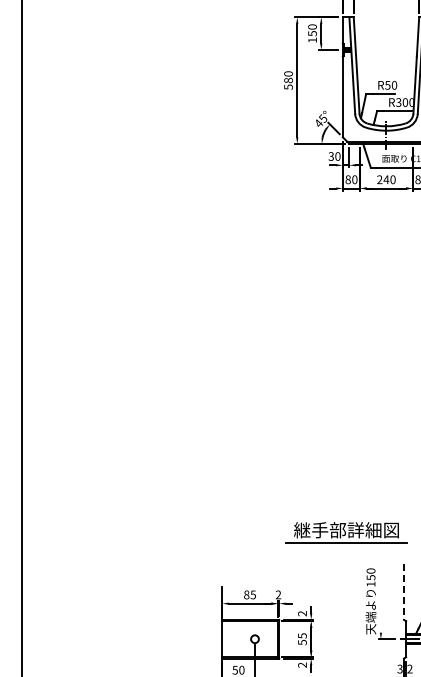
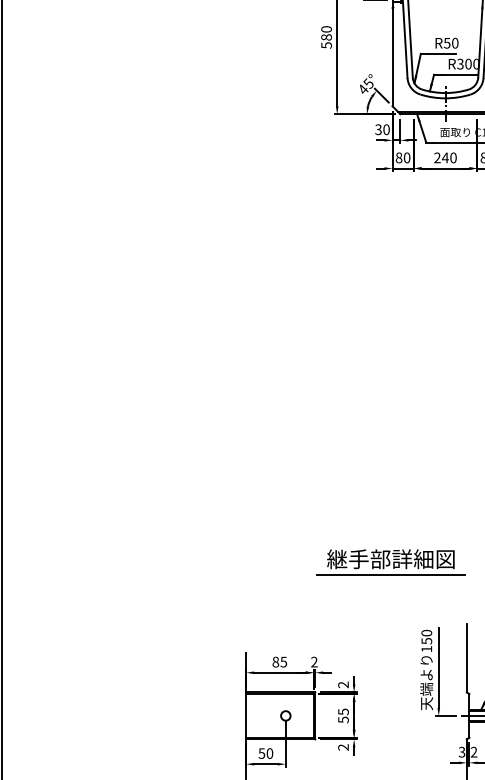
part: (346, 532) -> (390, 562), moved
line: (404, 592) -> (467, 659), dashed -> solid
line: (380, 599) -> (438, 667), added

